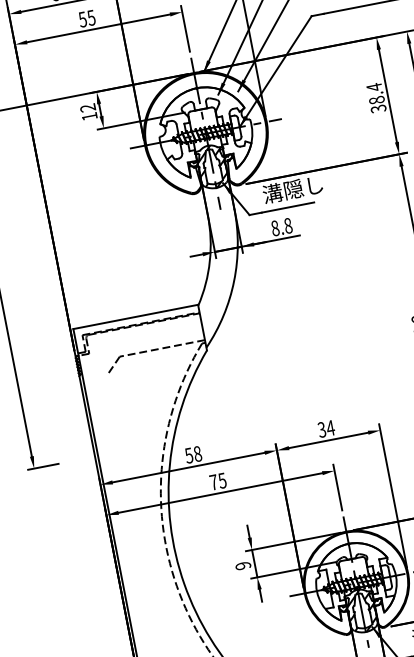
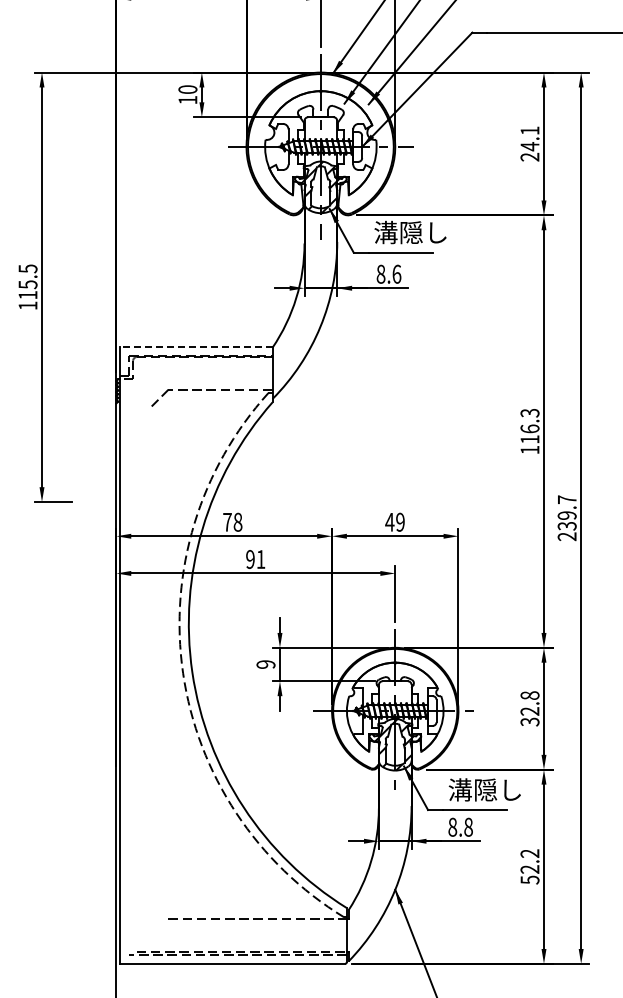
text: (375, 97) -> (529, 143), 38.4 -> 24.1
text: (87, 108) -> (187, 89), 12 -> 10
text: (287, 225) -> (396, 273), 8.8 -> 8.6
line: (135, 316) -> (195, 346), solid -> dashed
text: (326, 428) -> (395, 521), 34 -> 49
text: (189, 455) -> (227, 522), 58 -> 78
text: (218, 481) -> (255, 559), 75 -> 91

